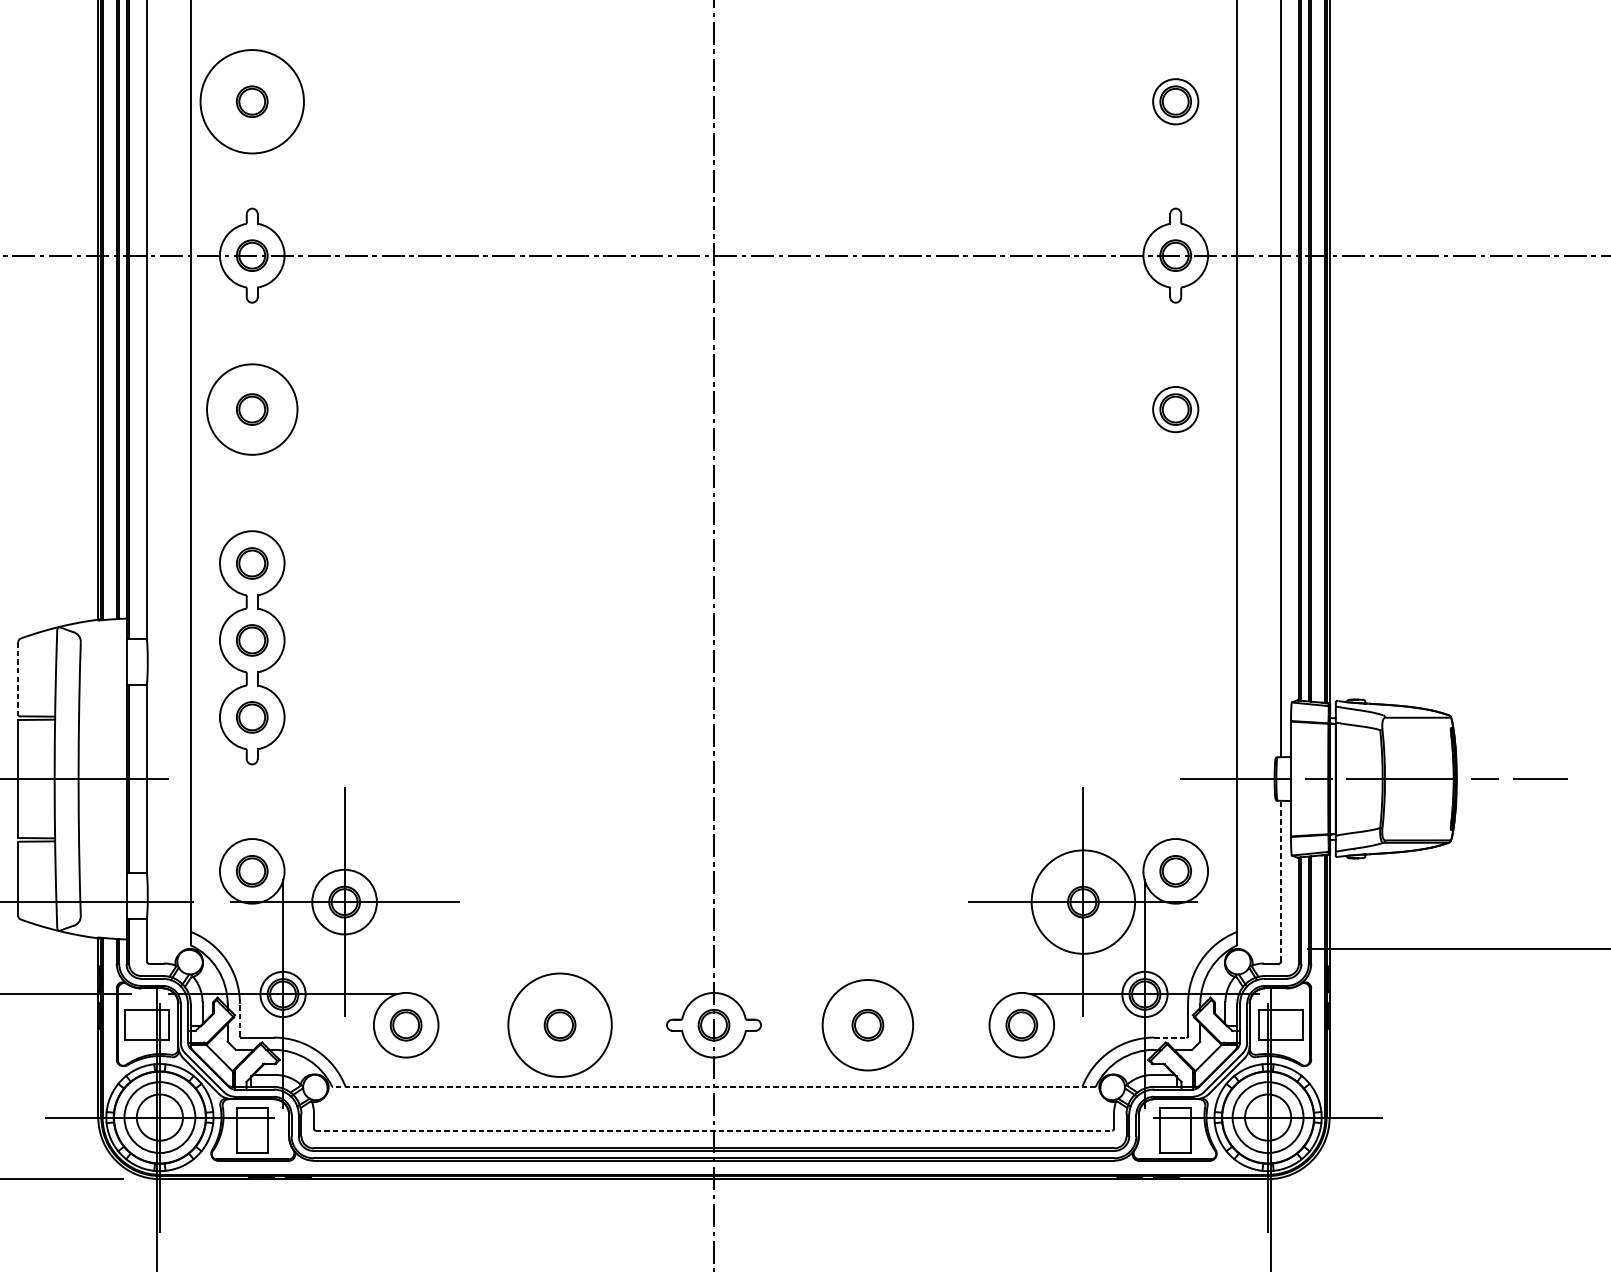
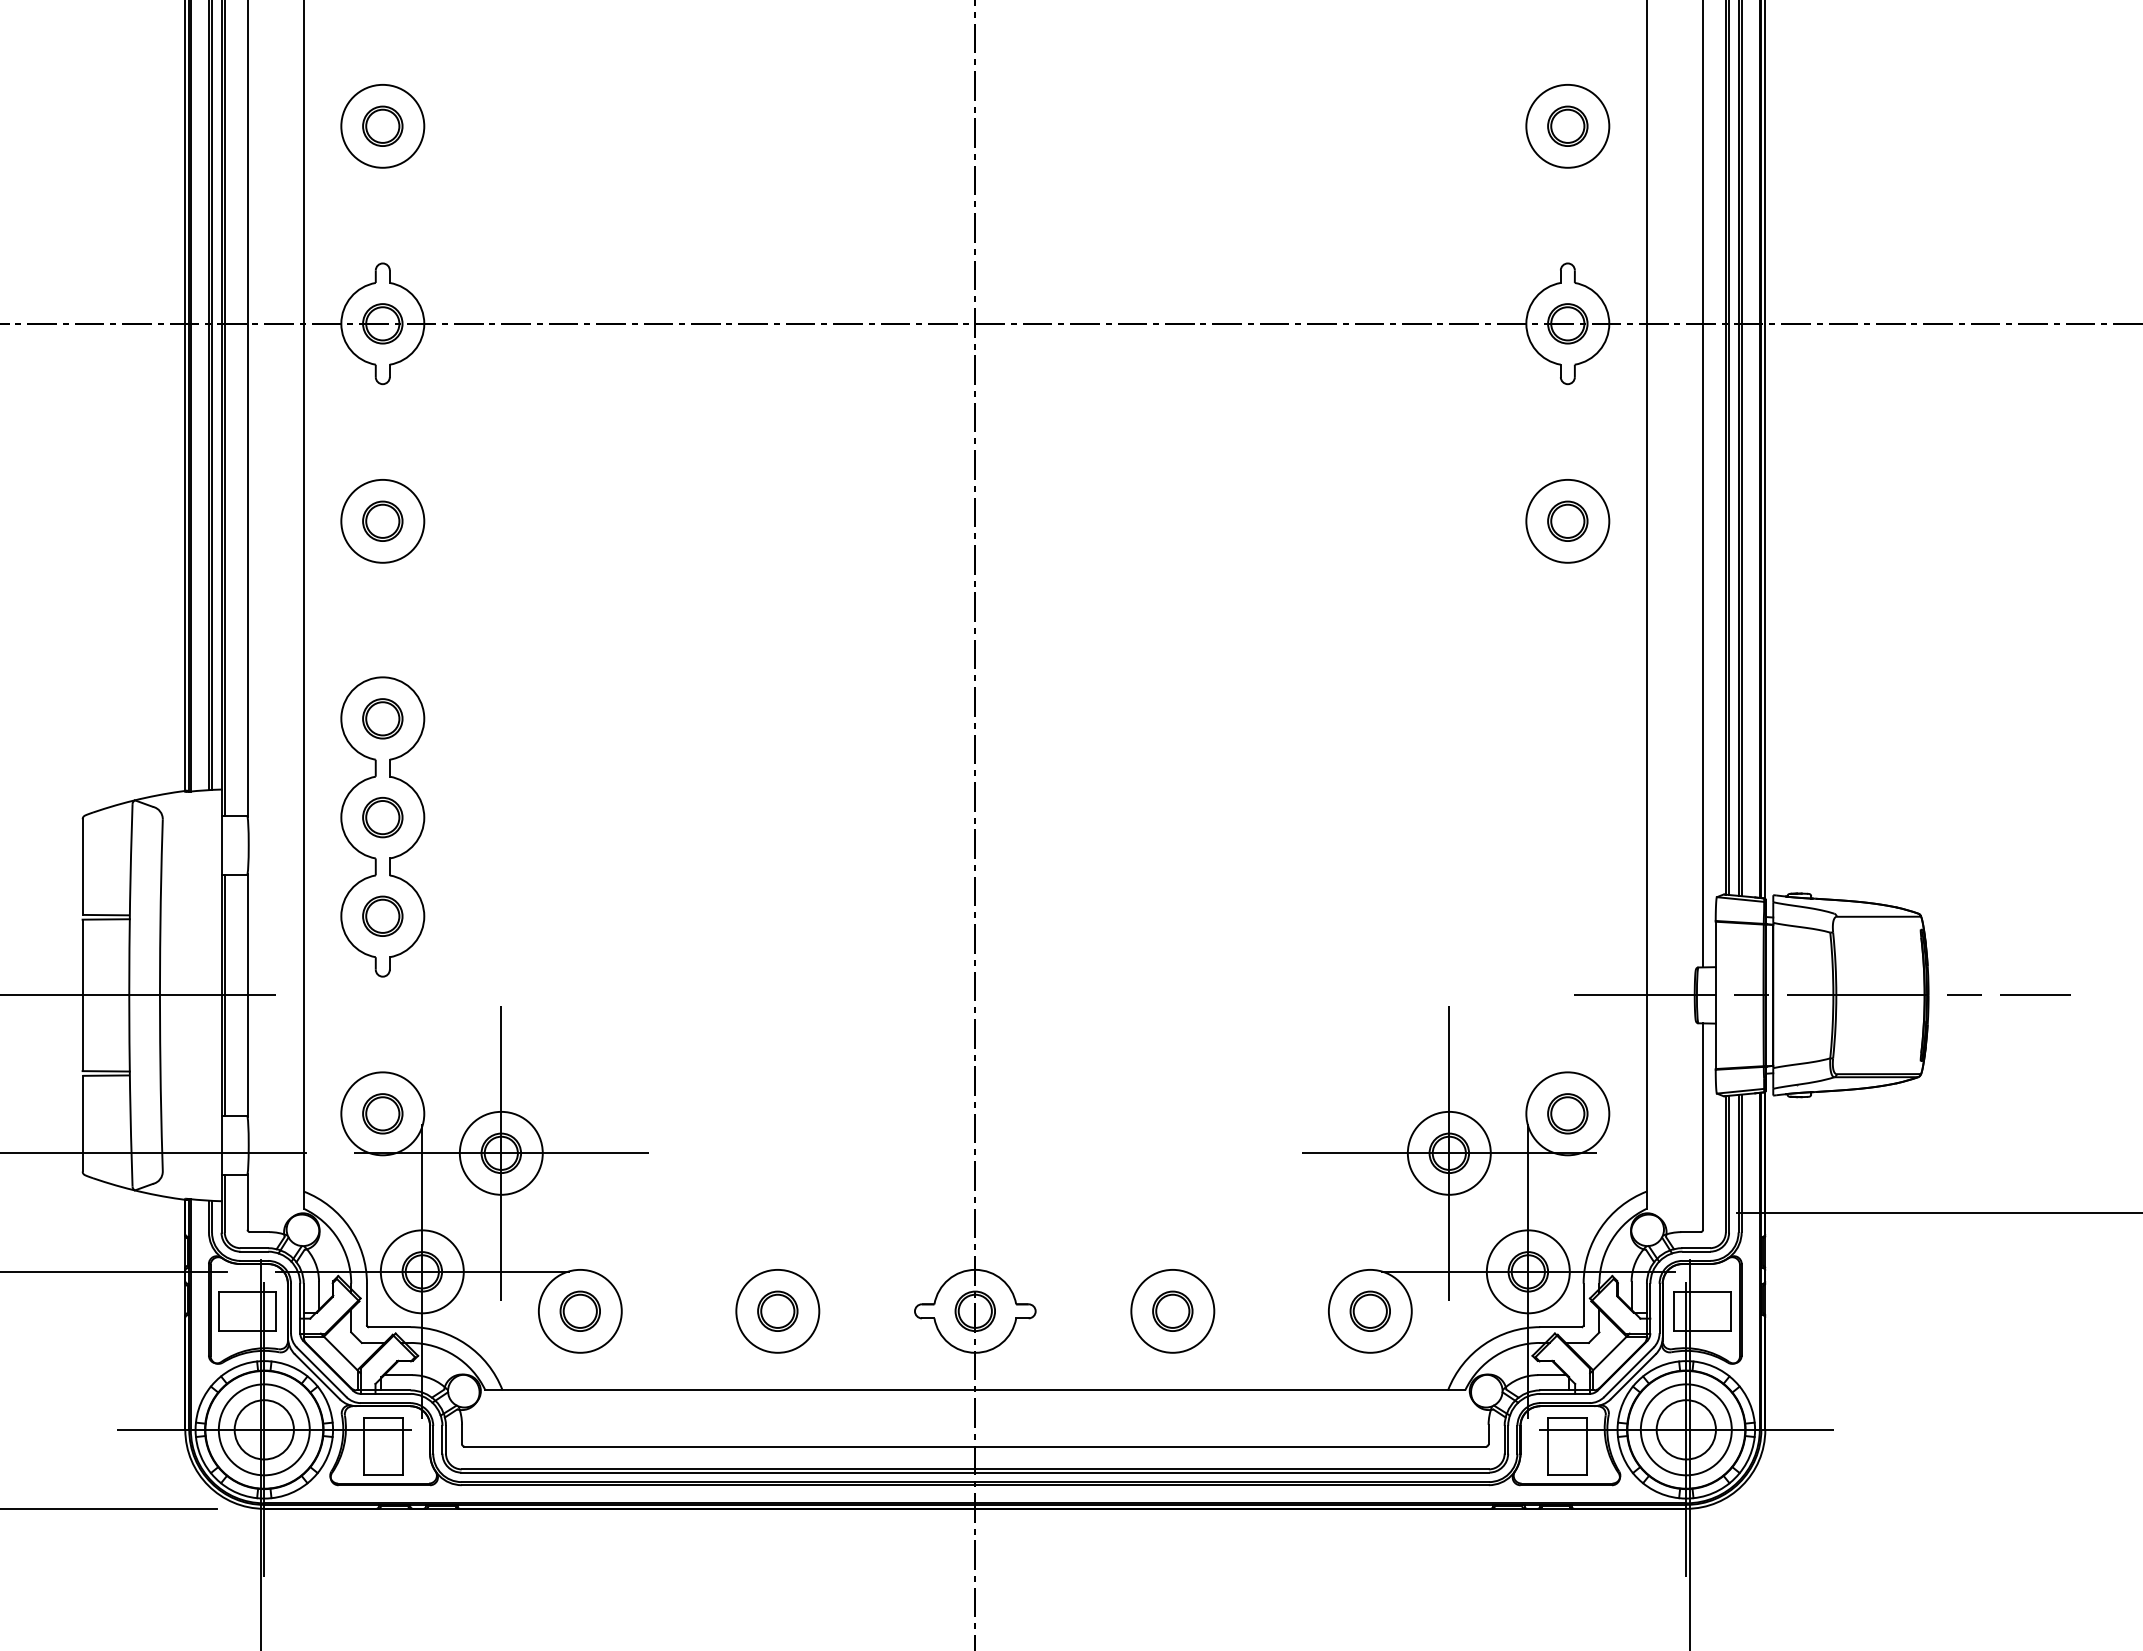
circle: (252, 101) -> (382, 125), size x0.62
circle: (1175, 101) -> (1567, 125), size x1.43
circle: (252, 408) -> (382, 520), size x0.71
circle: (1175, 408) -> (1567, 520), size x1.43
line: (18, 679) -> (82, 867), dashed -> solid
line: (1281, 881) -> (1703, 1126), dashed -> solid
circle: (1082, 901) -> (1448, 1152), size x0.62
circle: (282, 994) -> (421, 1271), size x1.43
circle: (1144, 994) -> (1527, 1271), size x1.43
line: (240, 1019) -> (367, 1304), dashed -> solid
circle: (559, 1024) -> (777, 1310), size x0.62
circle: (867, 1024) -> (1172, 1310), size x0.71
line: (1170, 1037) -> (1561, 1327), dashed -> solid
line: (714, 1086) -> (975, 1390), dashed -> solid
line: (714, 1130) -> (975, 1446), dashed -> solid

